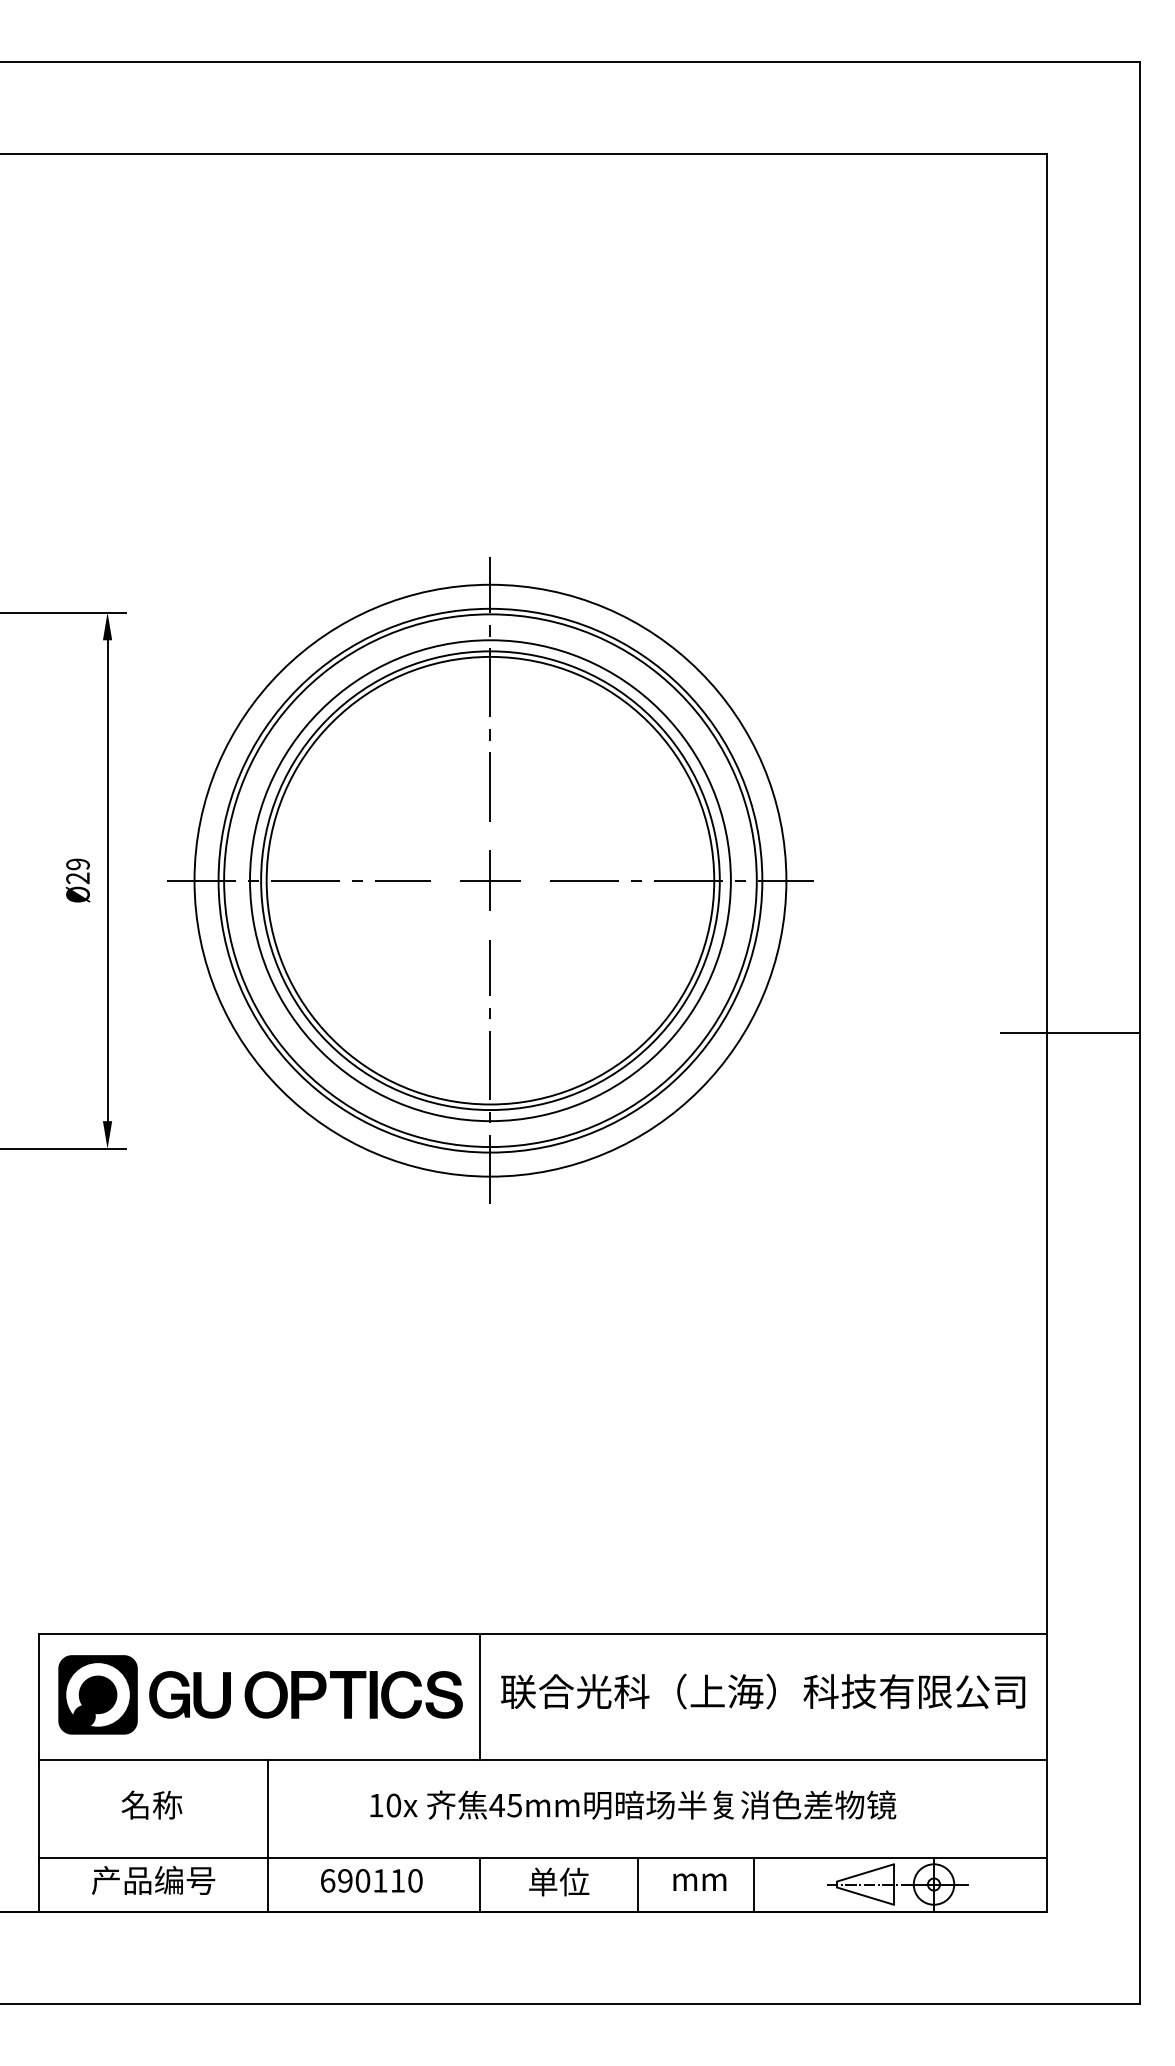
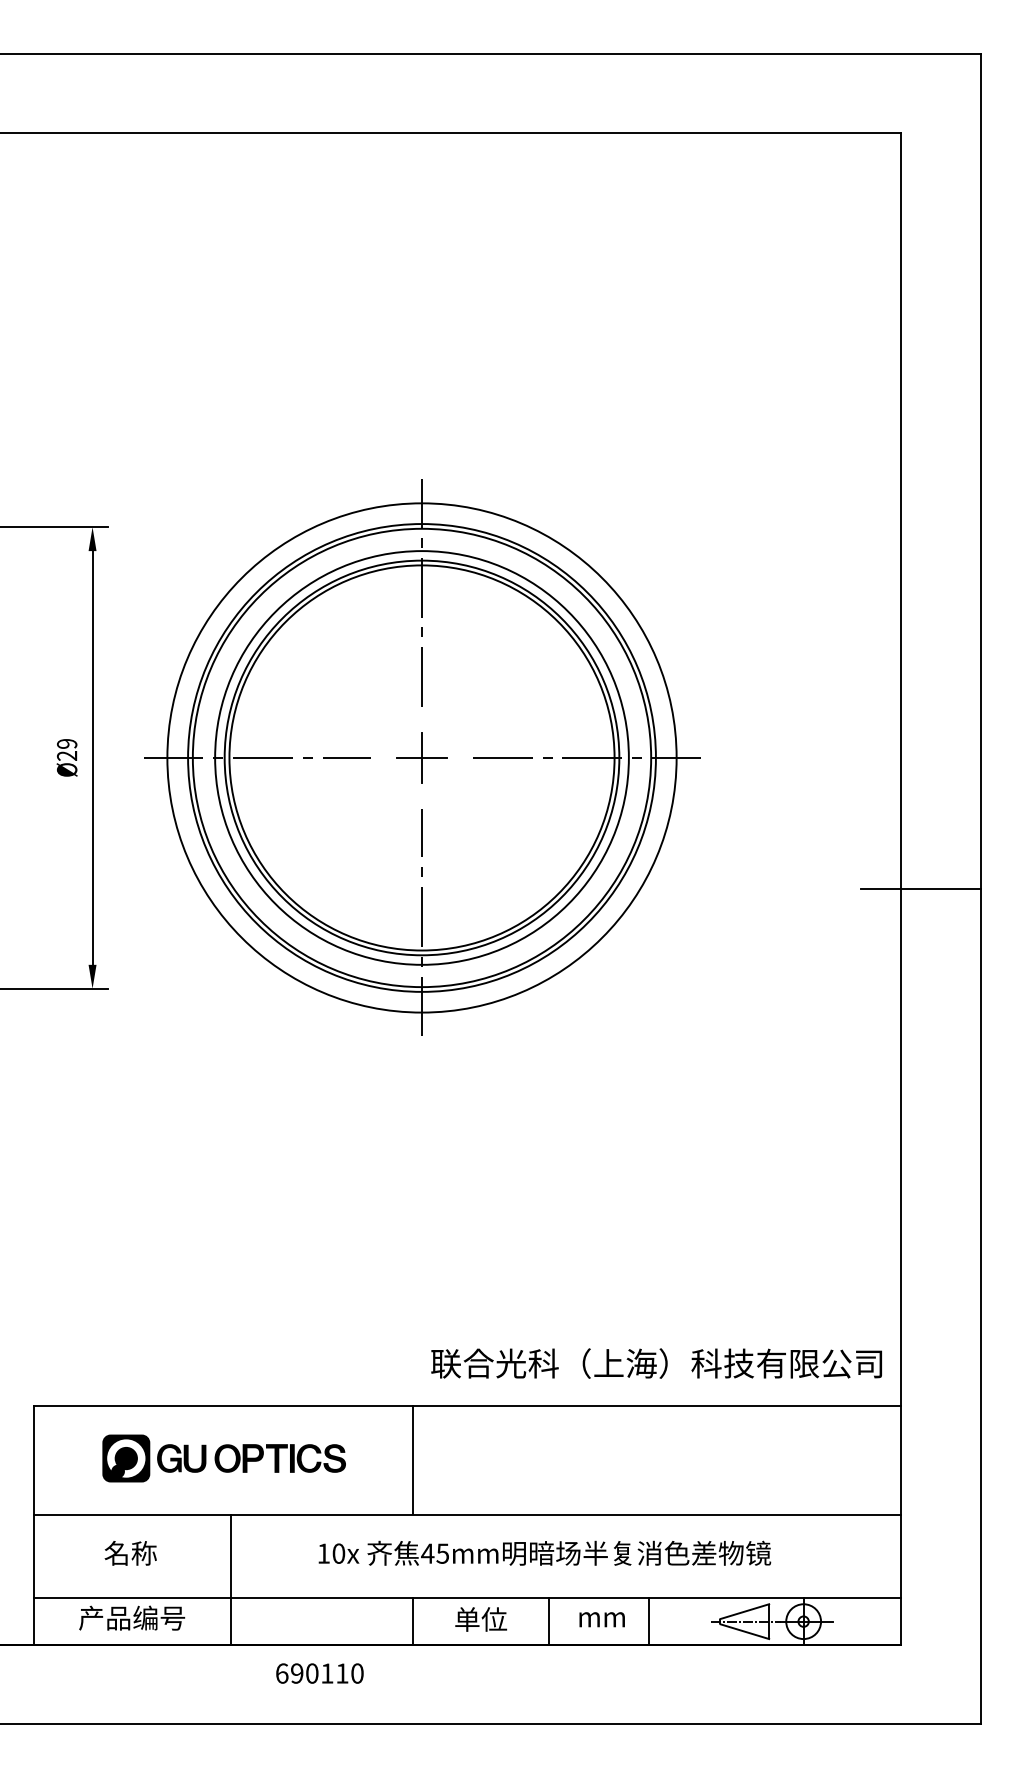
text: (763, 1691) -> (656, 1363), moved
part: (260, 1694) -> (224, 1458), size x0.7
text: (371, 1880) -> (319, 1673), moved

